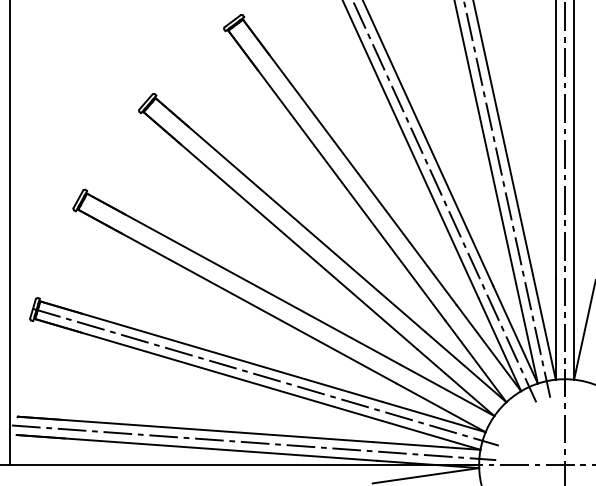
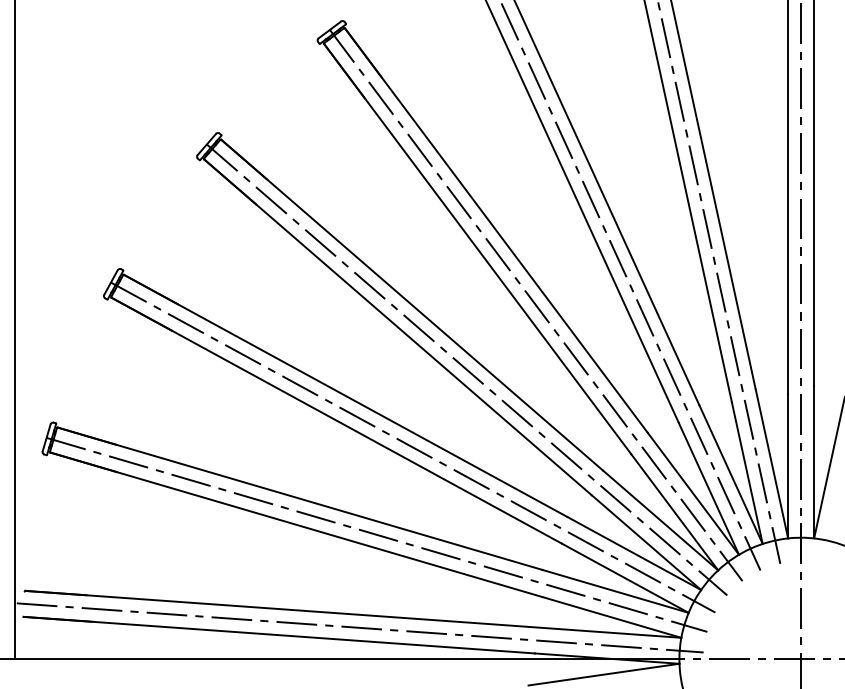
line: (377, 215) -> (535, 305), added
line: (328, 260) -> (465, 369), added
line: (291, 315) -> (413, 447), added

